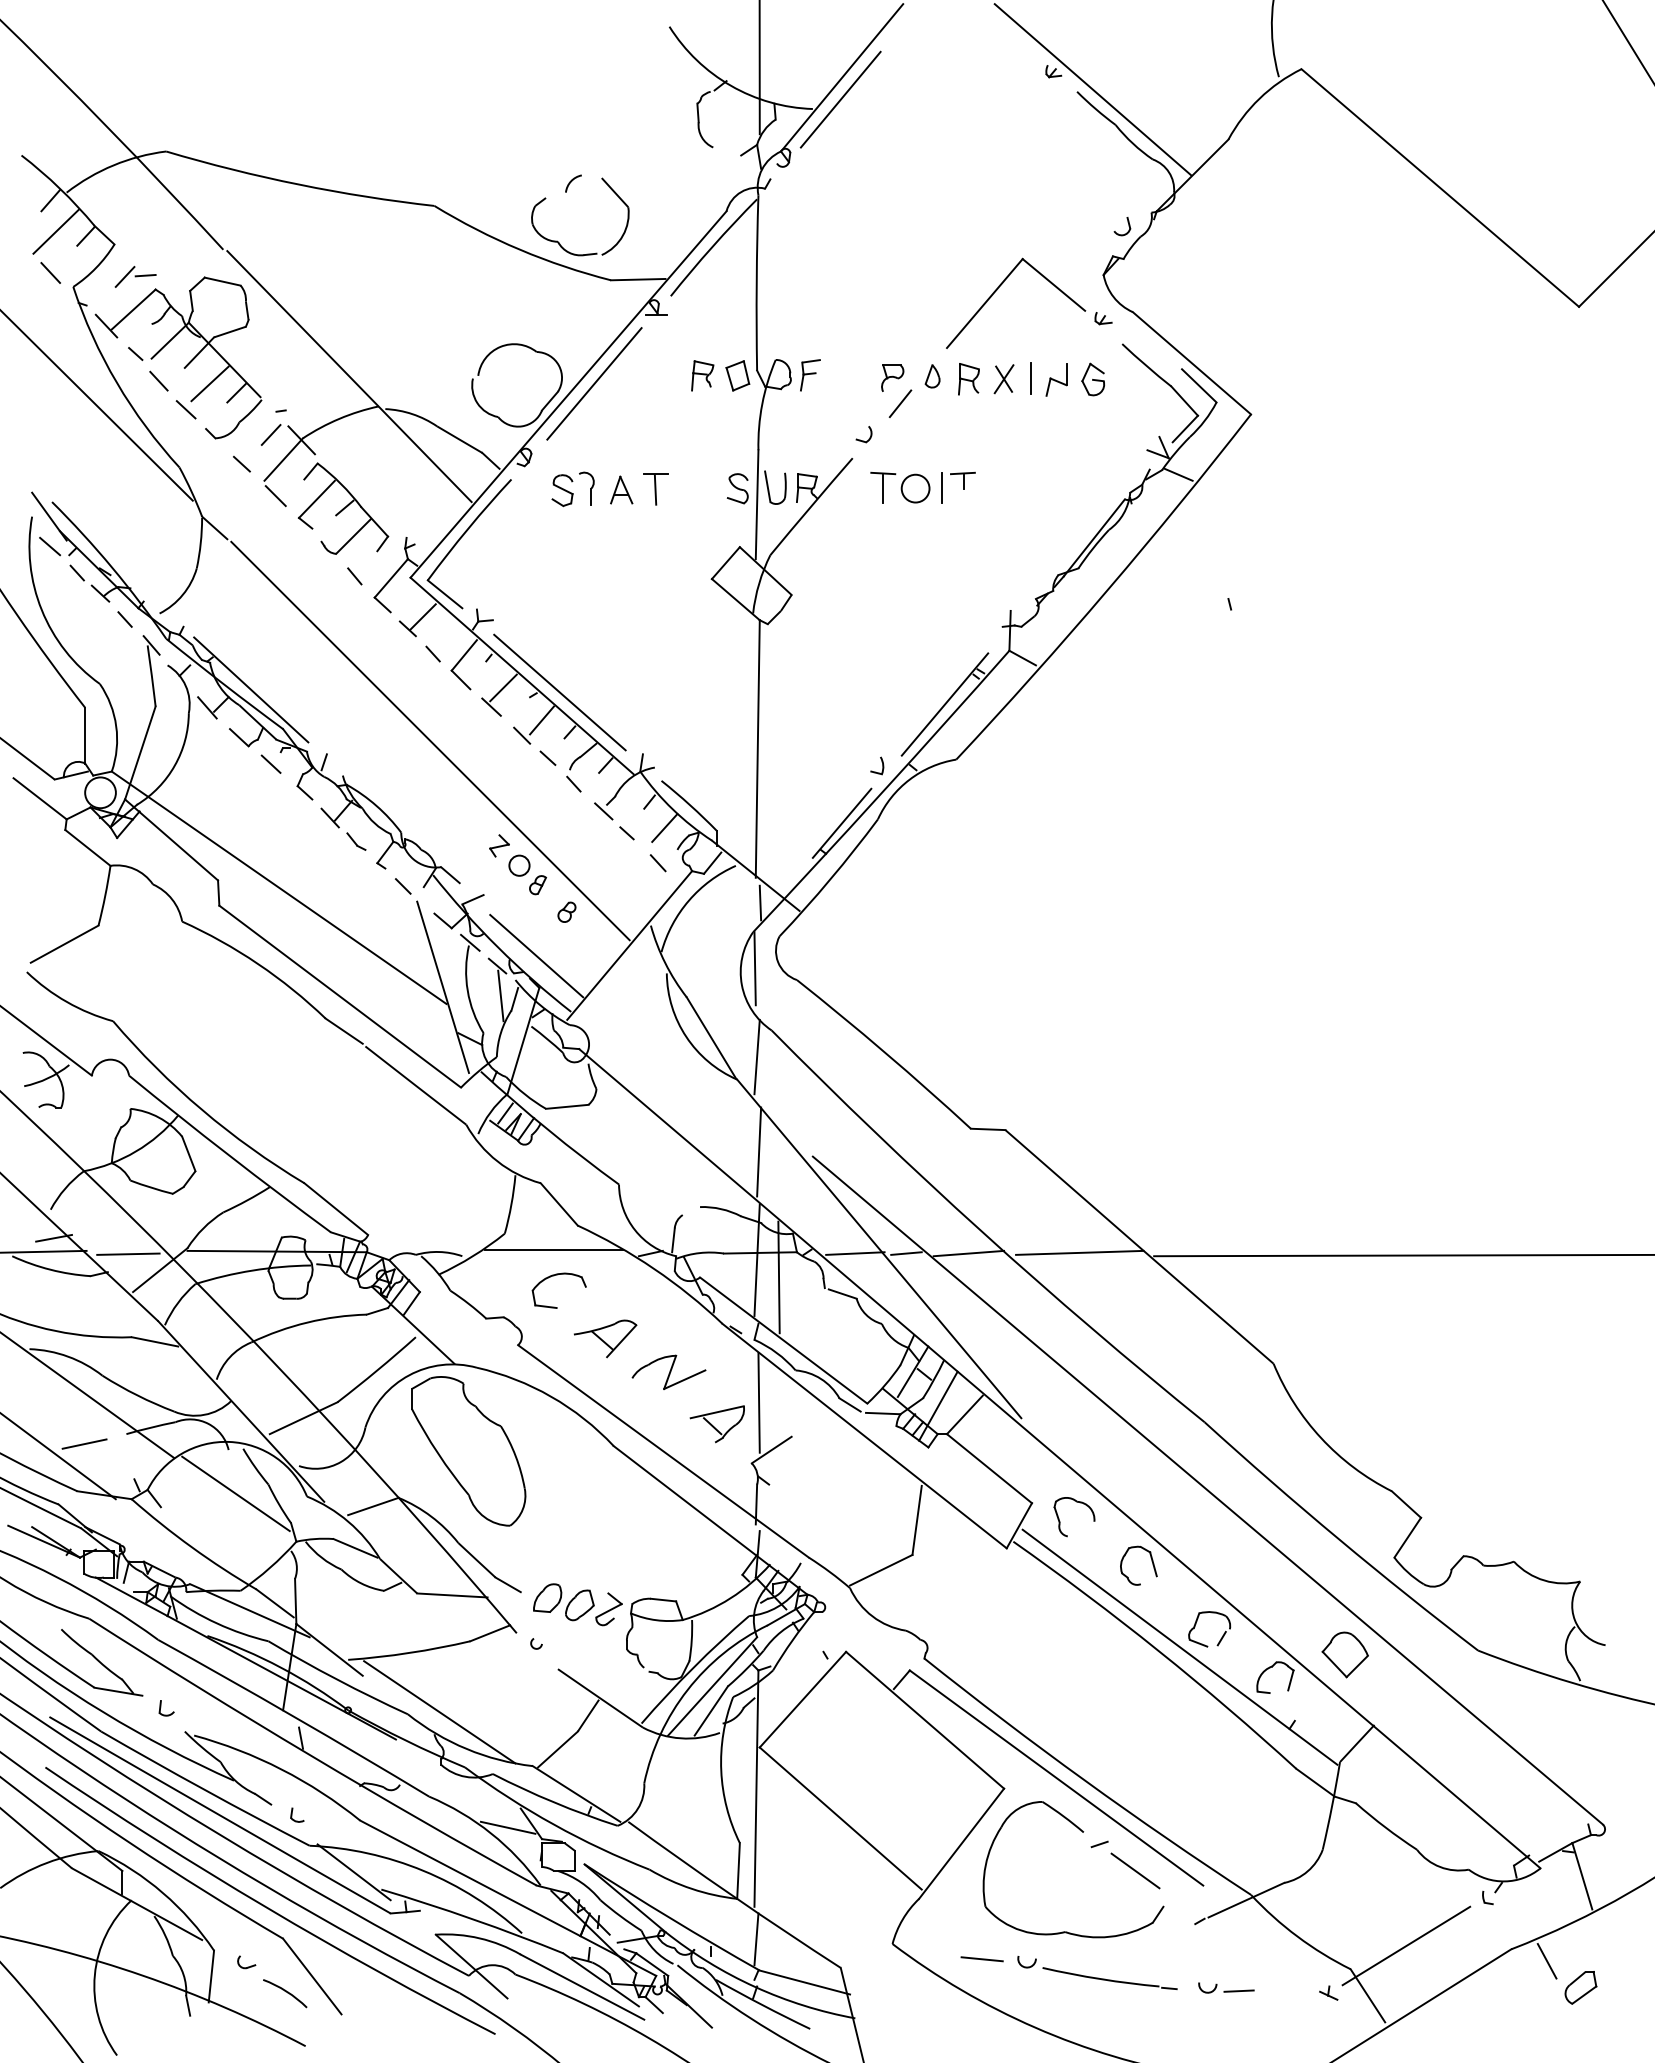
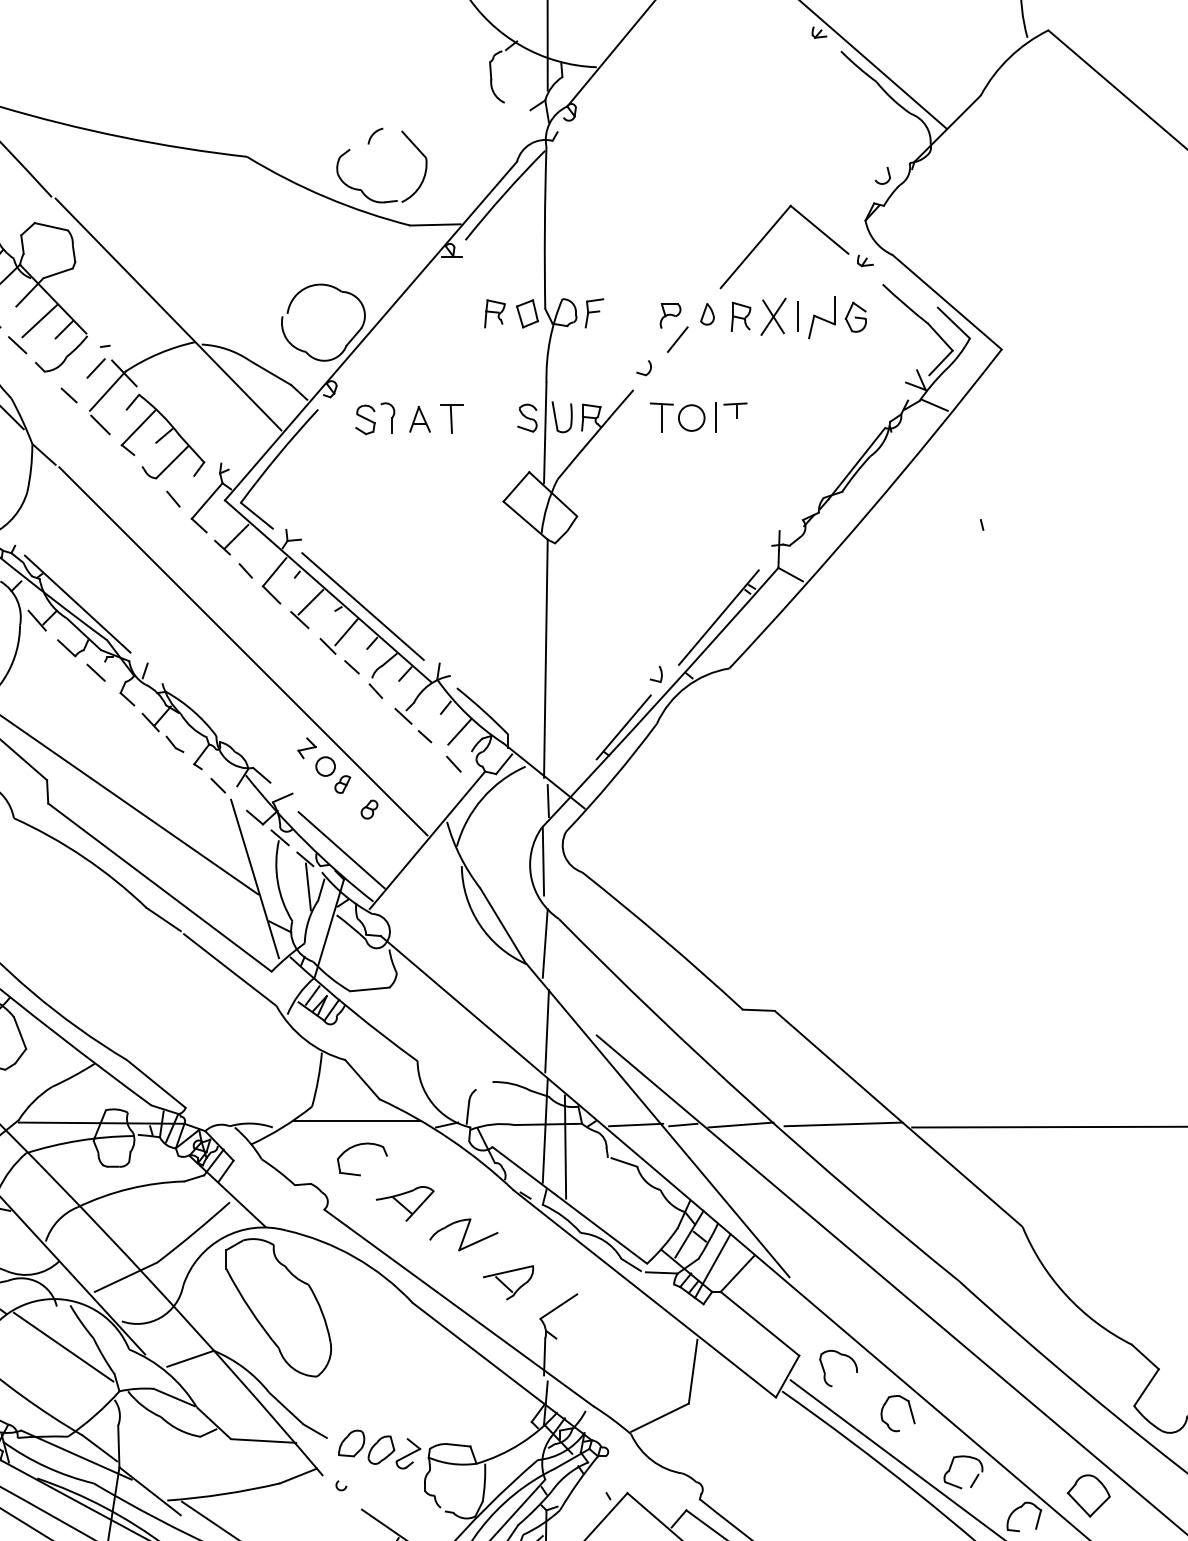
line: (840, 99) -> (622, 58), removed
part: (1003, 379) -> (772, 317), size x1.4
part: (1056, 379) -> (821, 317), size x1.4
line: (594, 383) -> (394, 320), removed
line: (758, 1402) -> (546, 1262), removed

